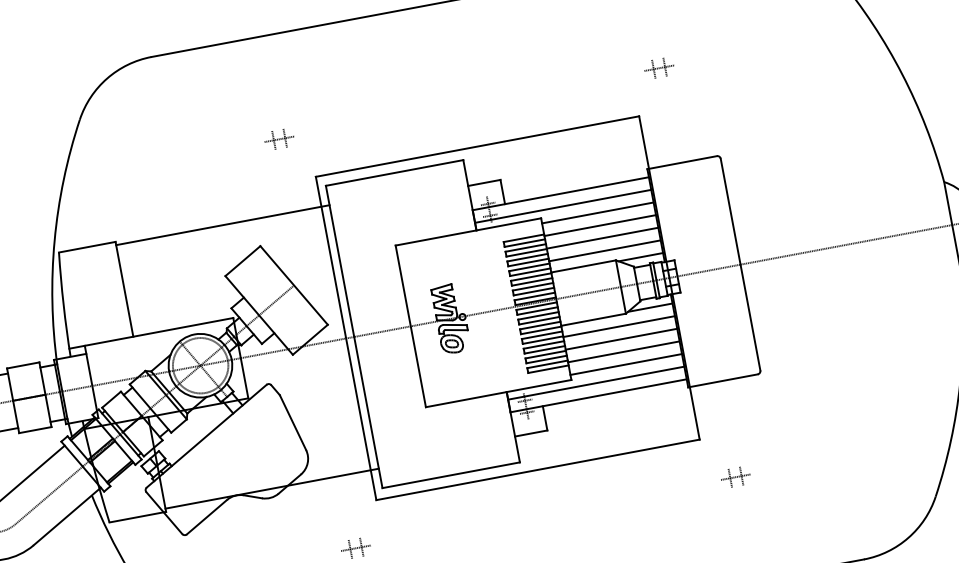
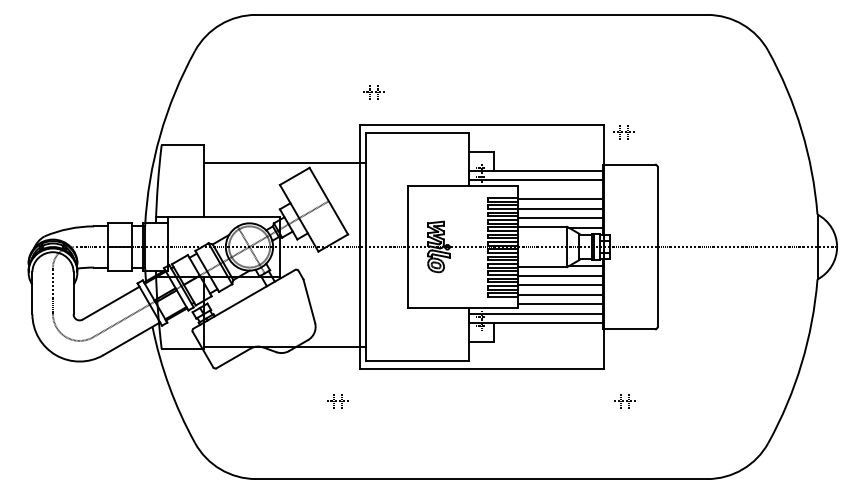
part: (658, 68) -> (623, 132), moved
part: (278, 139) -> (373, 92), moved
line: (597, 212) -> (560, 189), removed
line: (222, 225) -> (284, 163), moved

